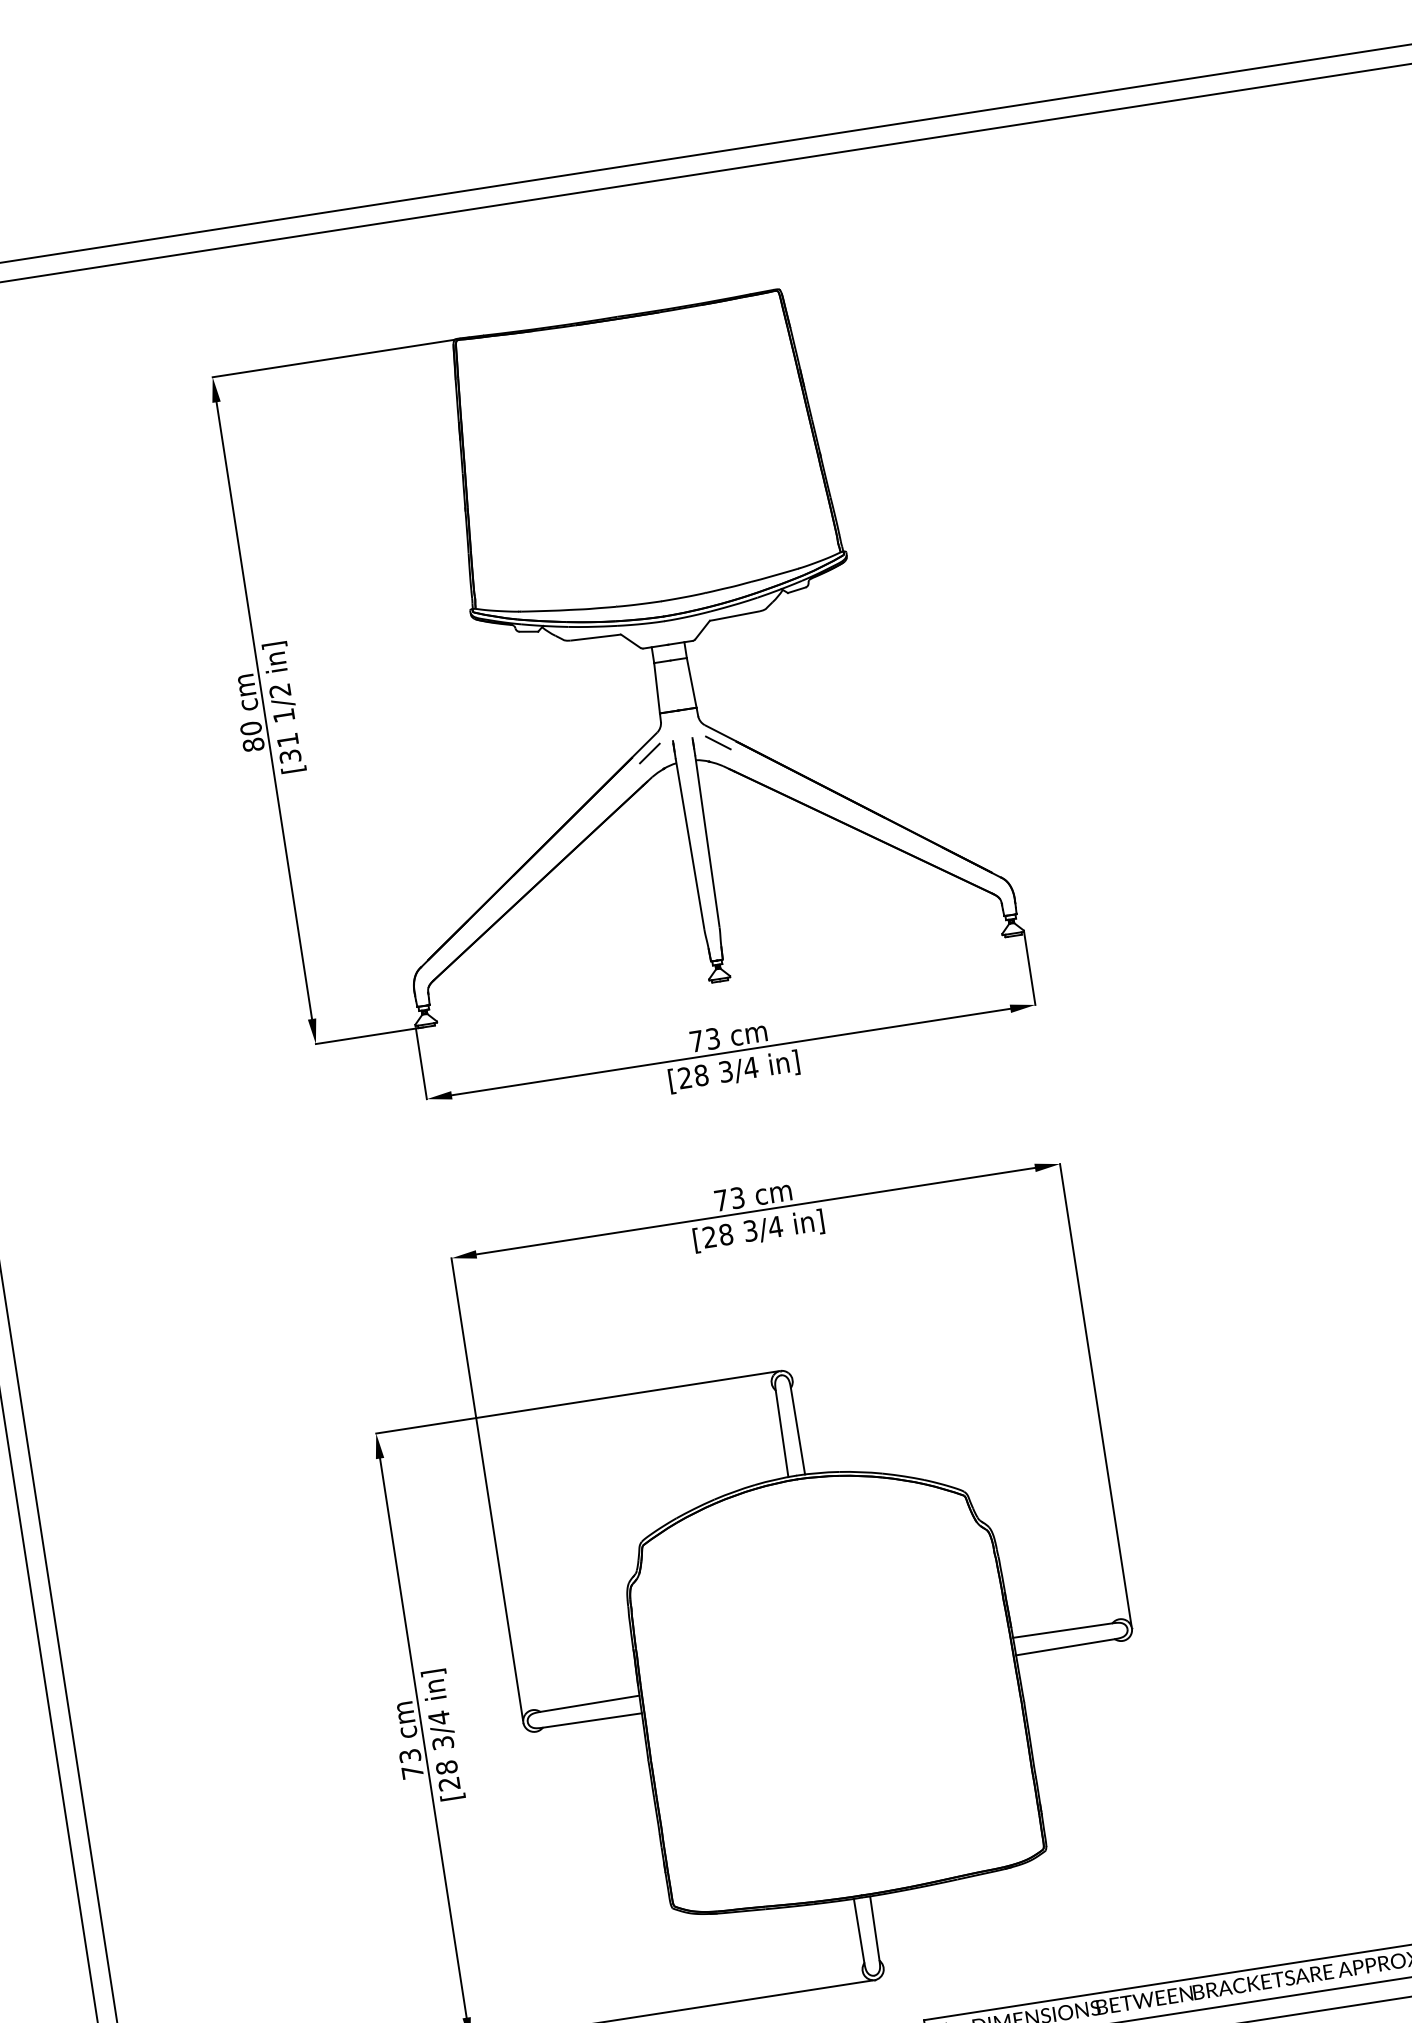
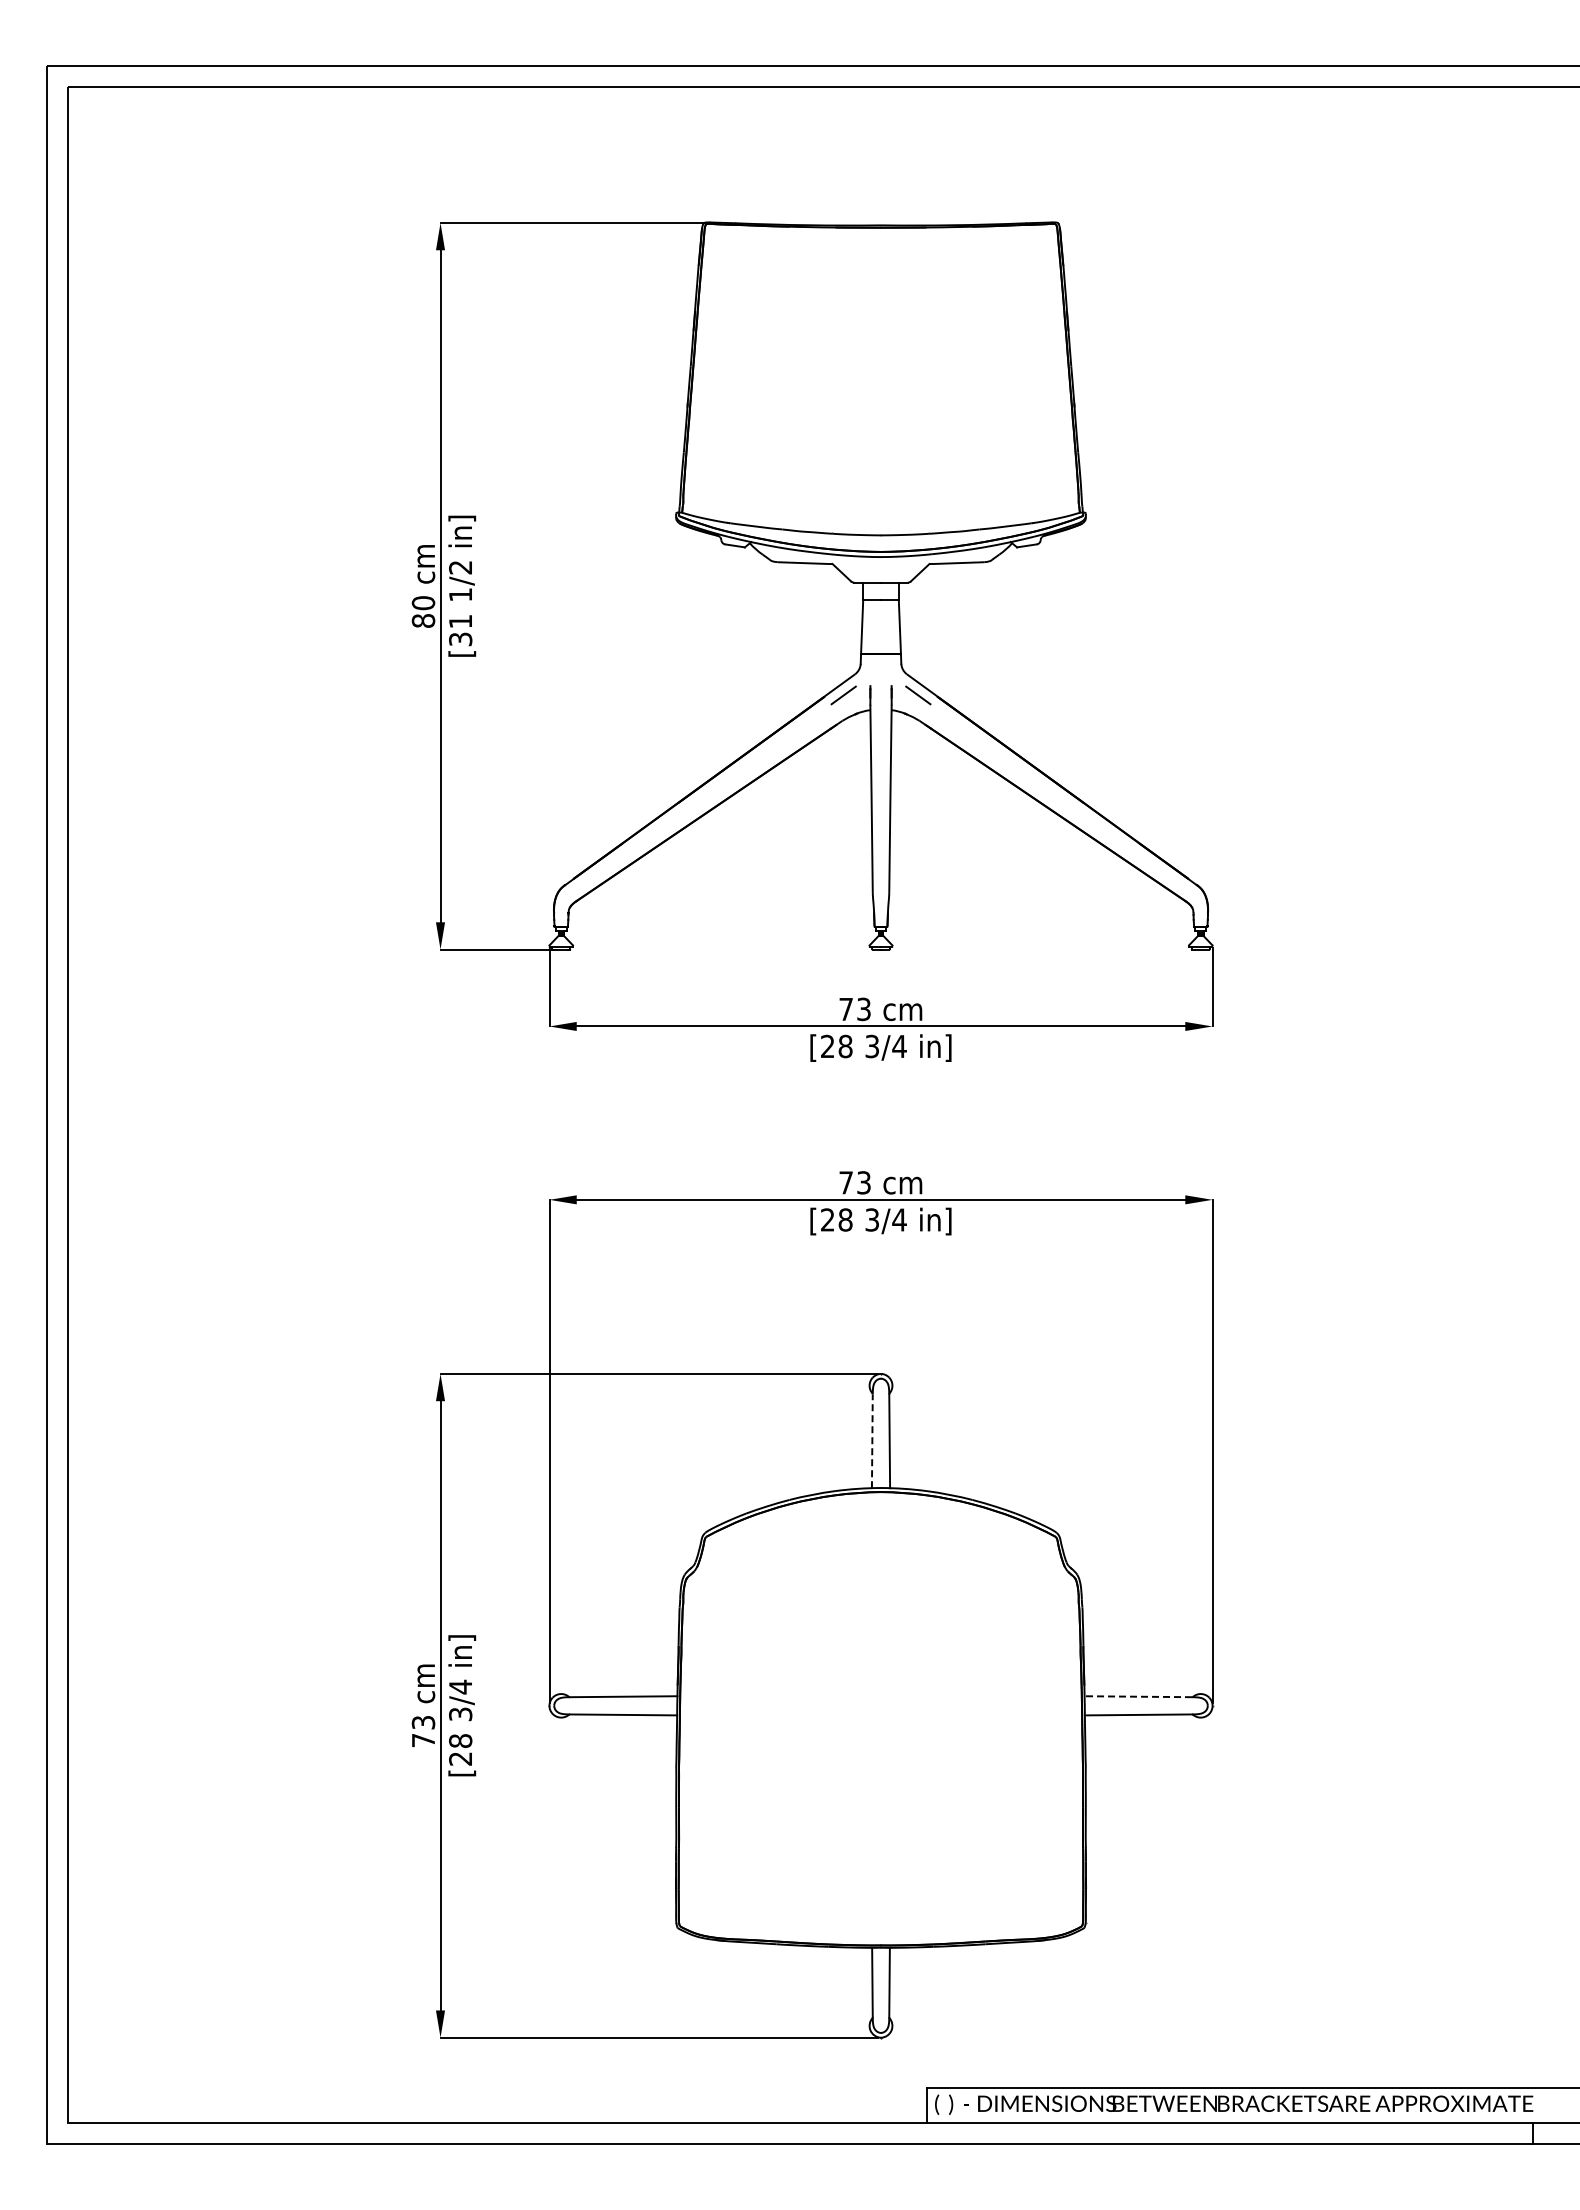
line: (782, 1434) -> (872, 1441), solid -> dashed
line: (1062, 1630) -> (1138, 1696), solid -> dashed

